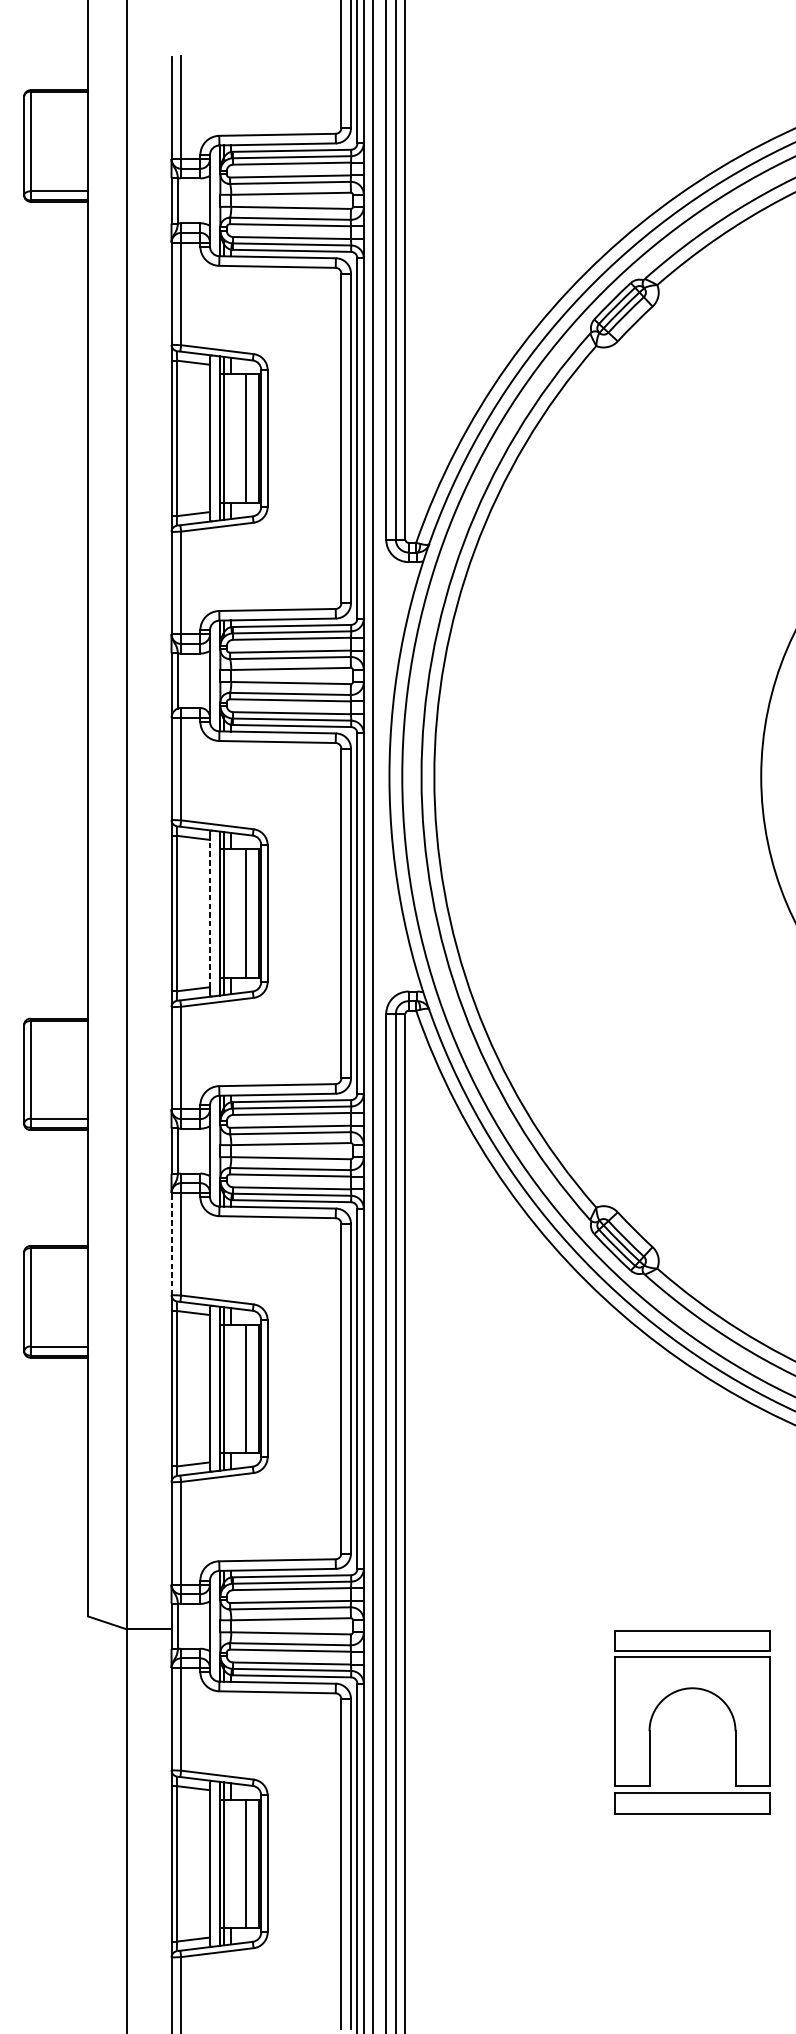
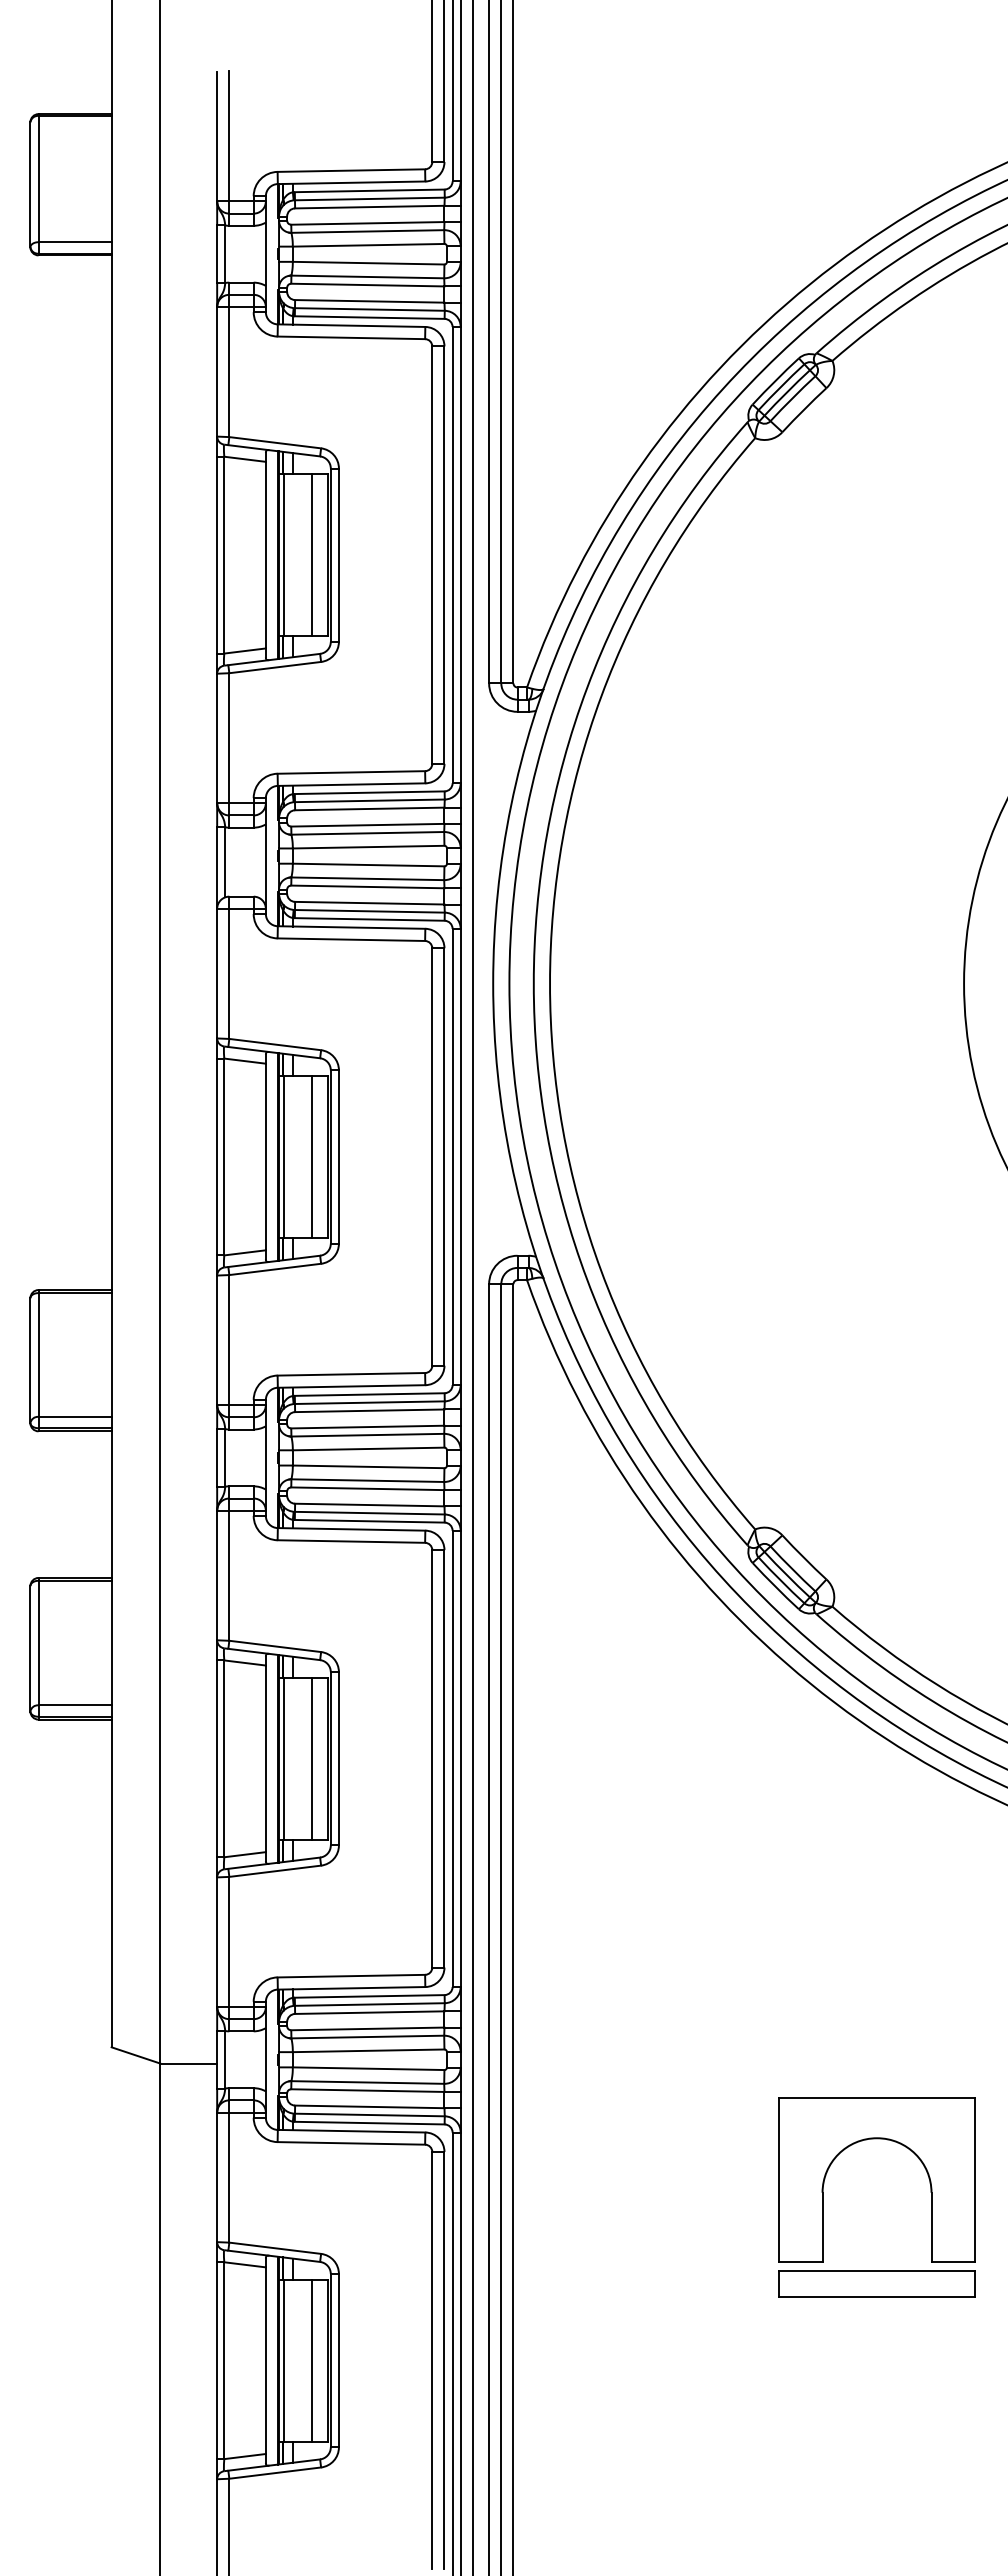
line: (209, 913) -> (265, 1156), dashed -> solid
line: (171, 1243) -> (217, 1575), dashed -> solid
part: (692, 1640) -> (876, 2077), removed

